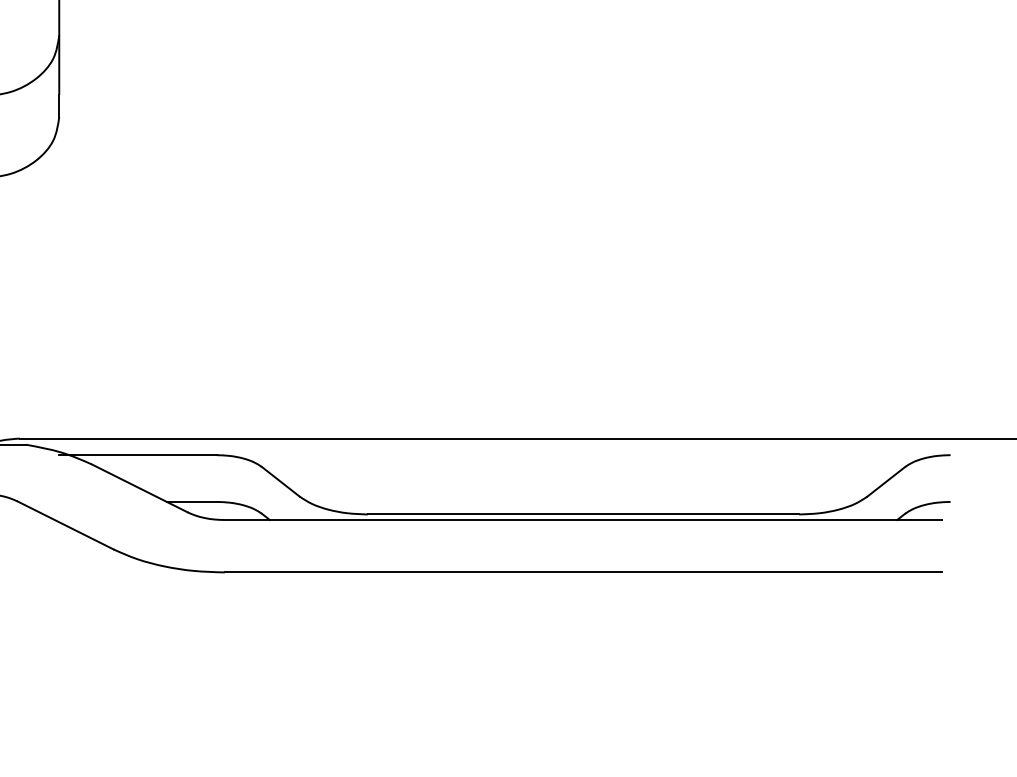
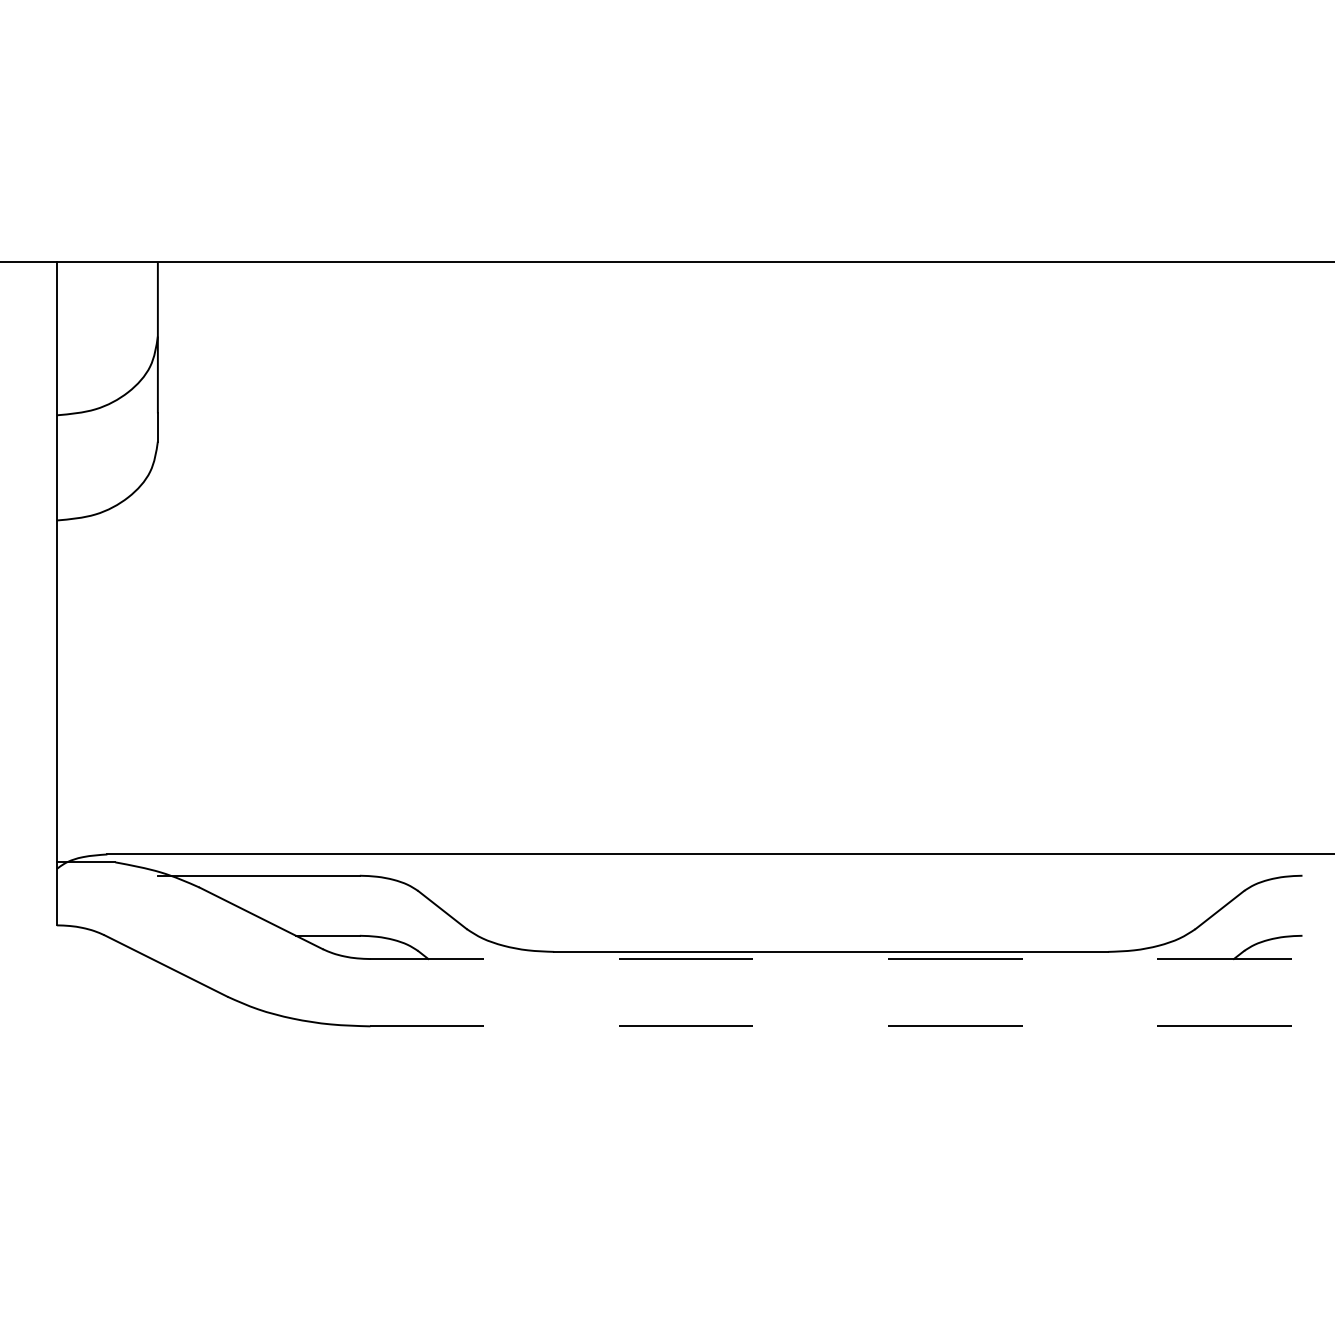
line: (583, 520) -> (831, 959), solid -> dashed
line: (583, 572) -> (831, 1026), solid -> dashed

